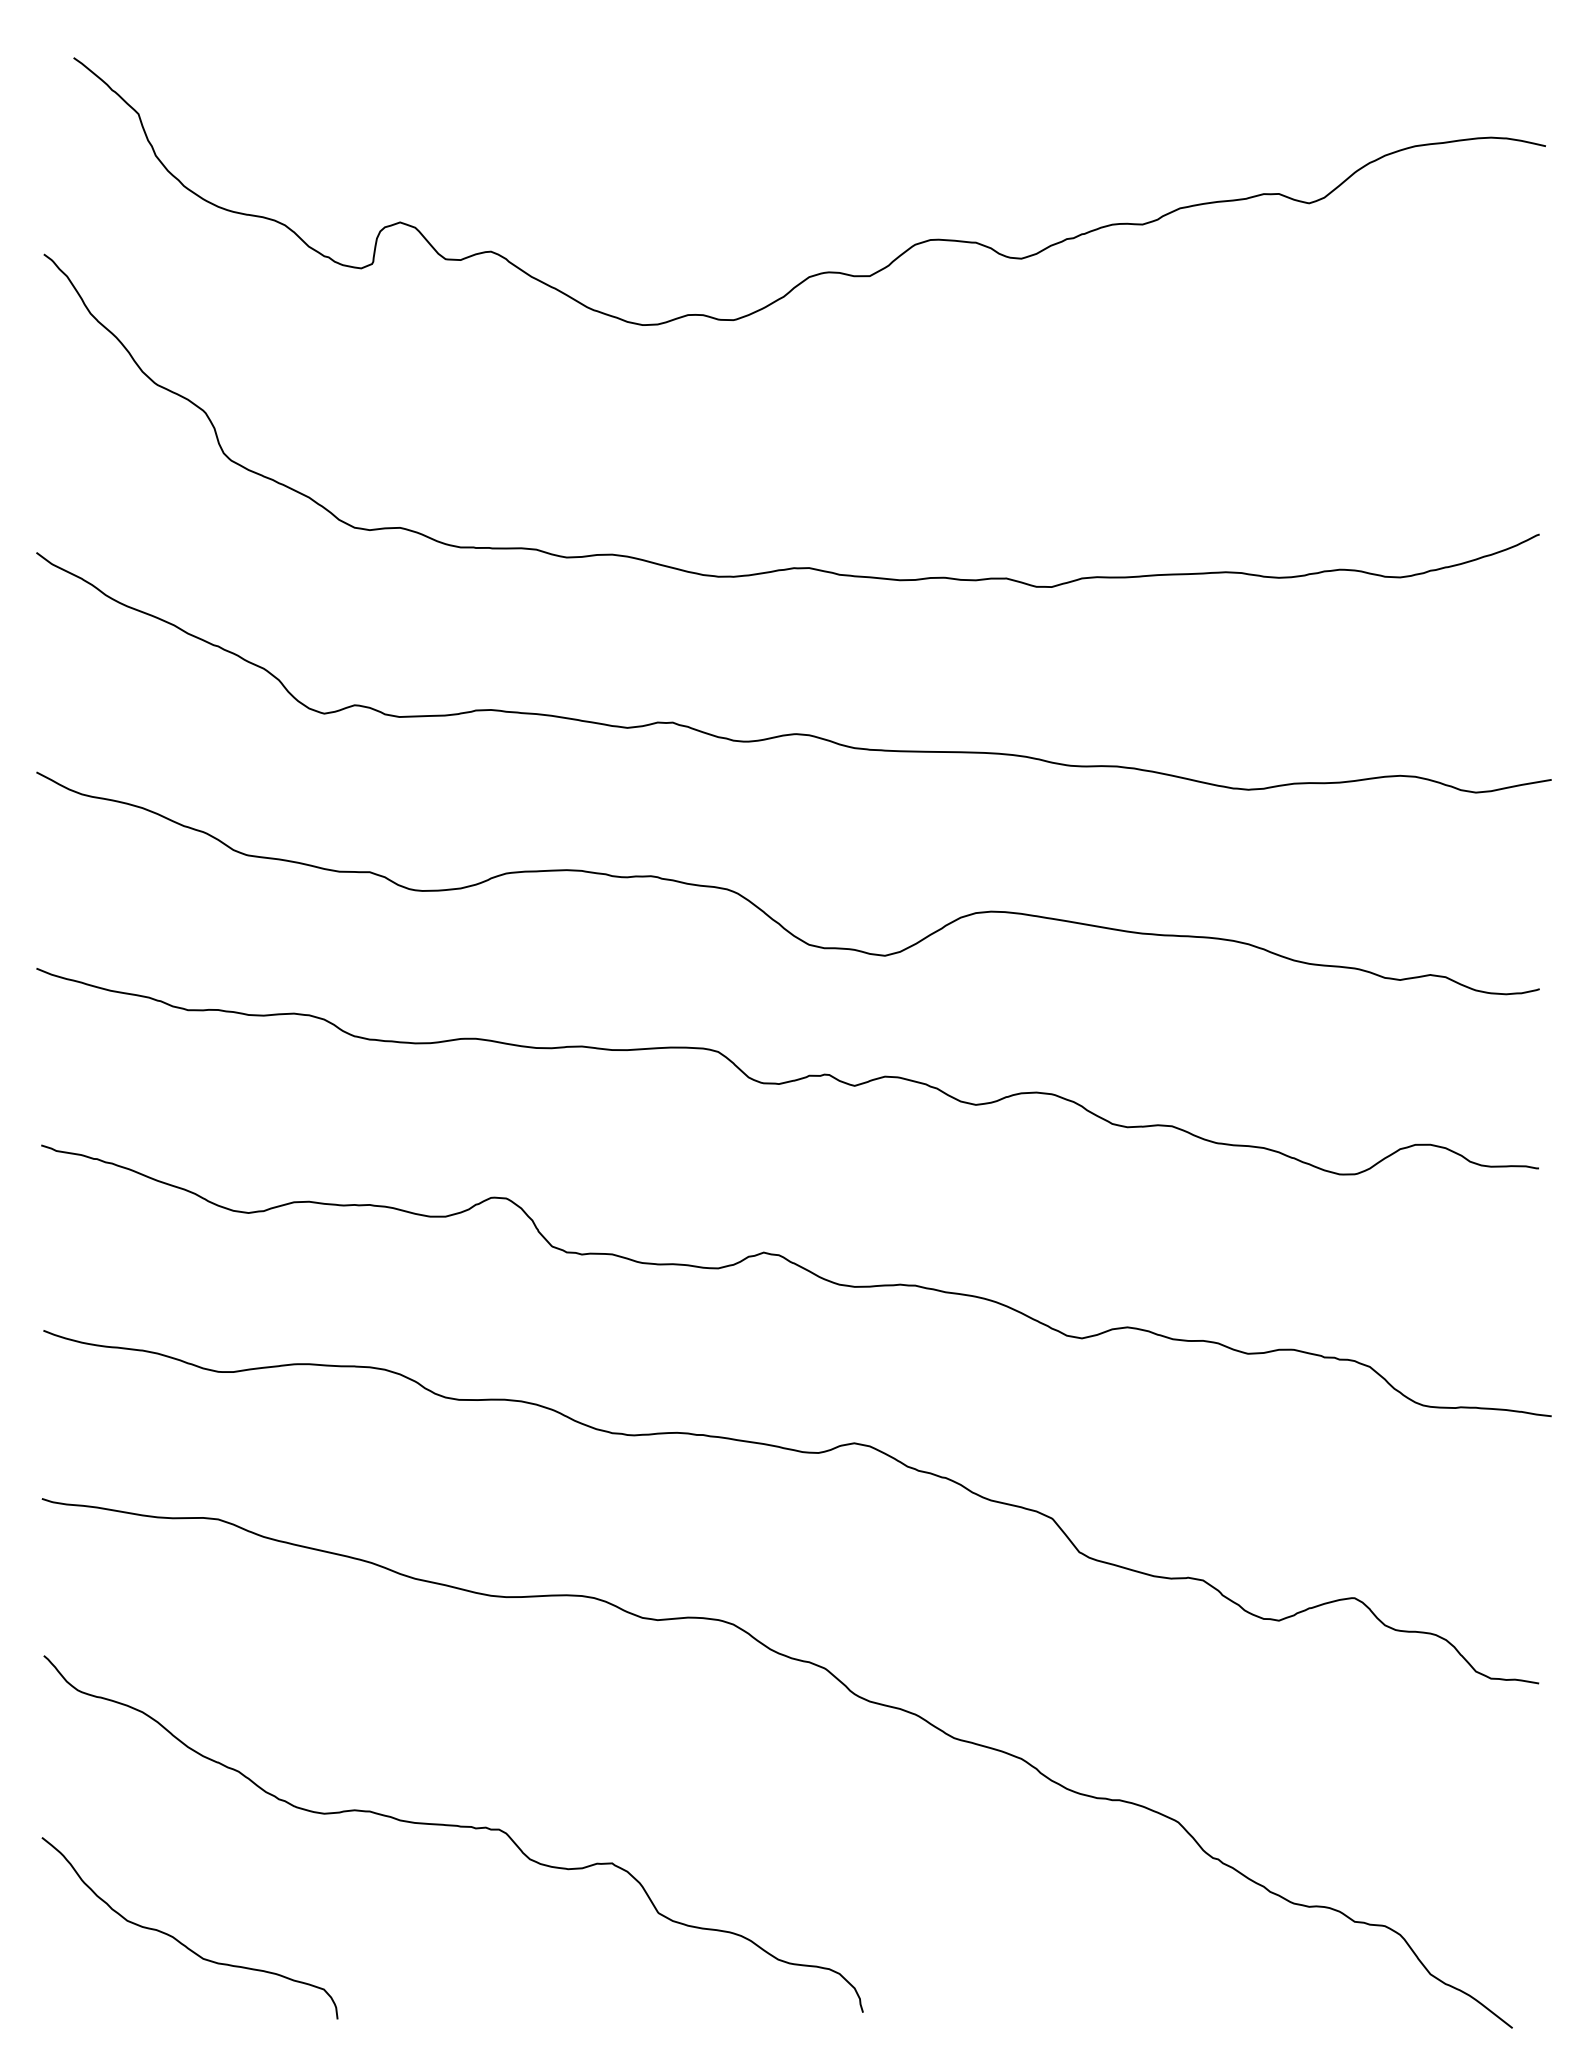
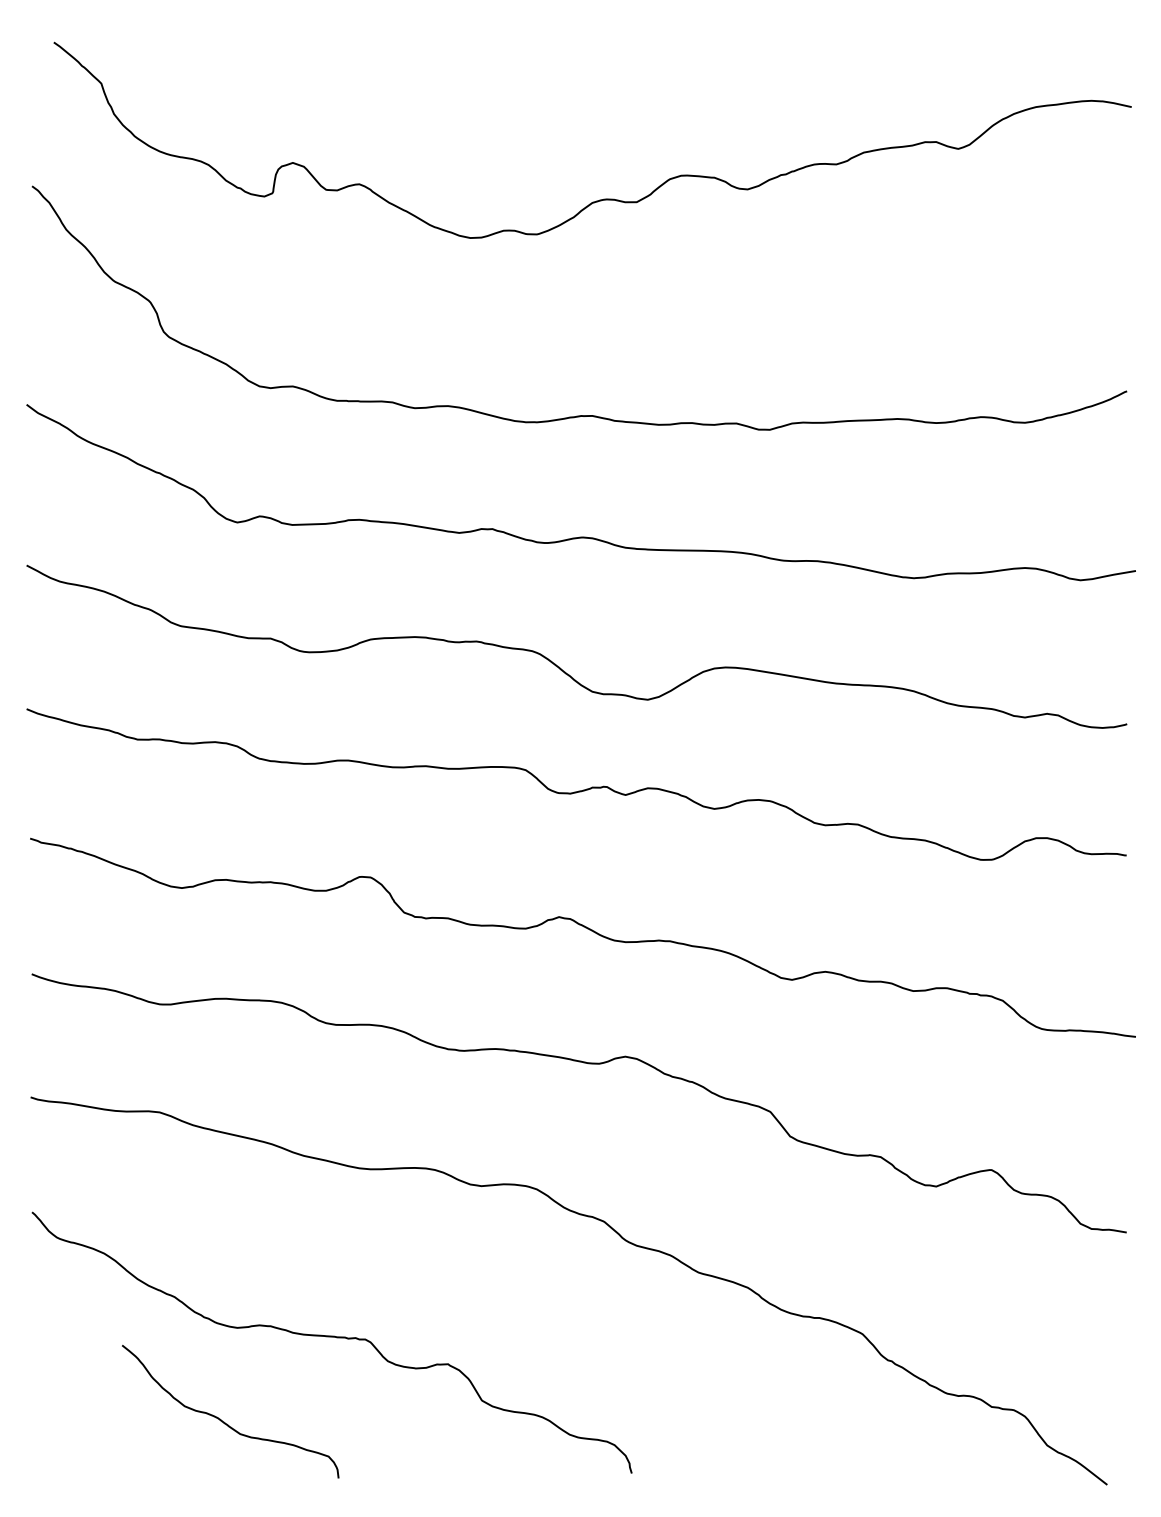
curve: (179, 1940) -> (222, 1420), moved

